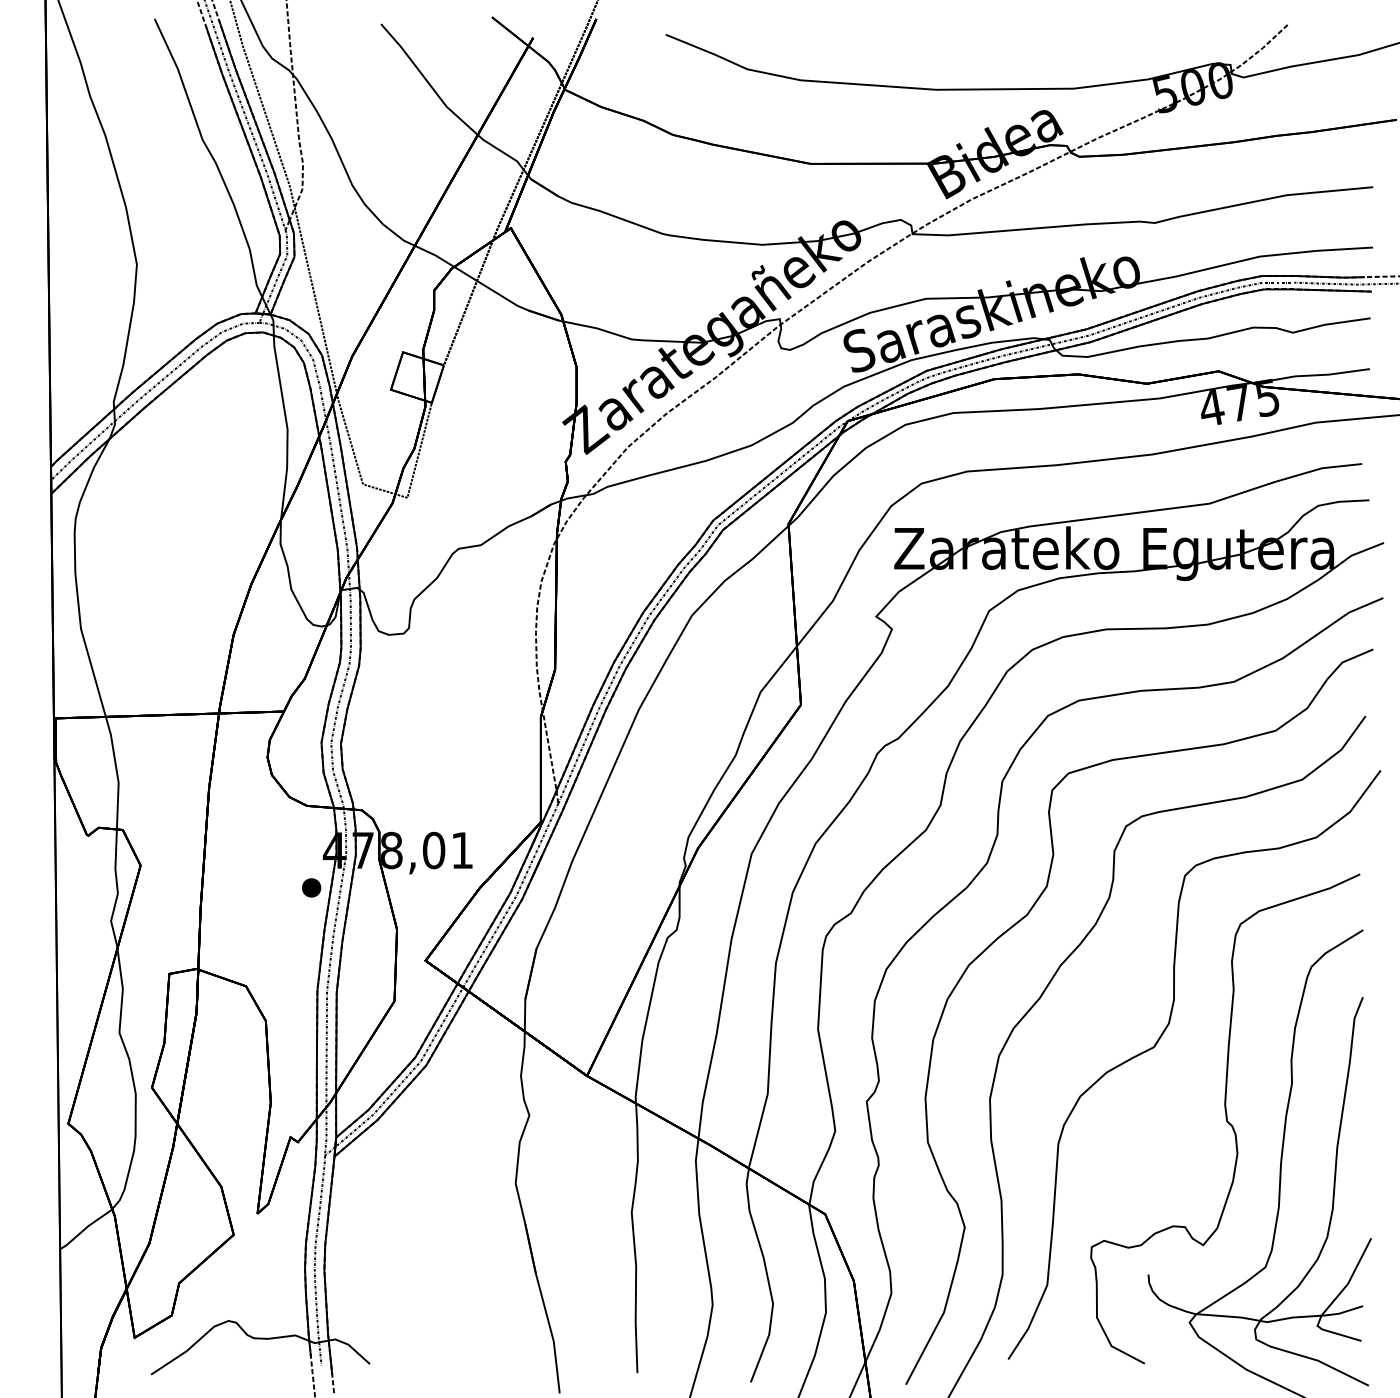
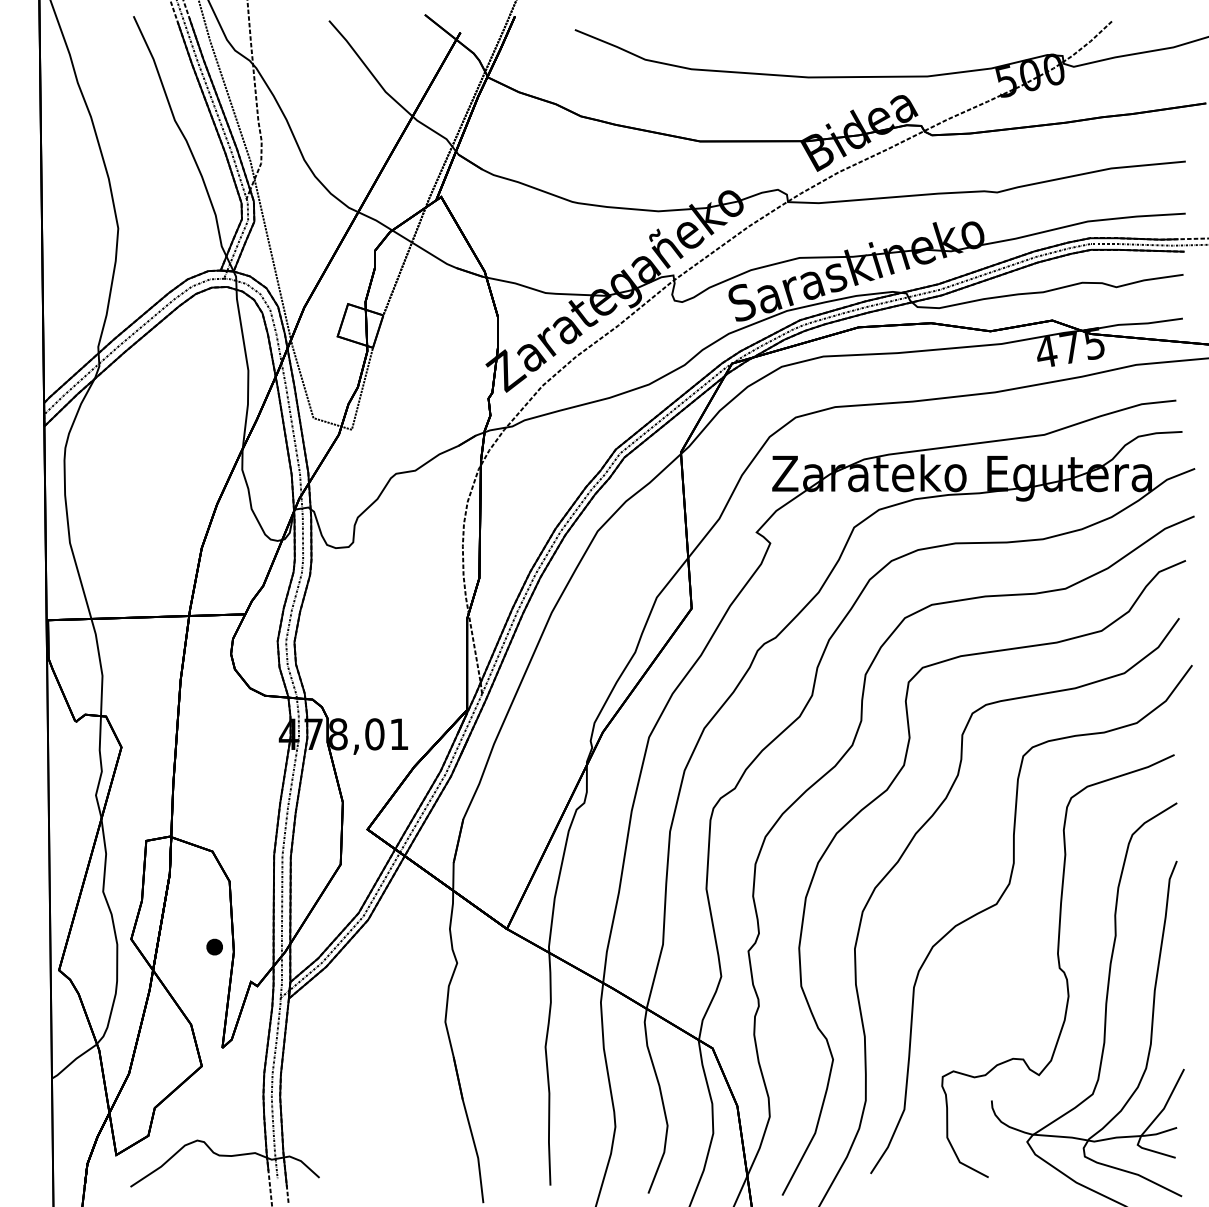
part: (311, 887) -> (214, 946), moved

